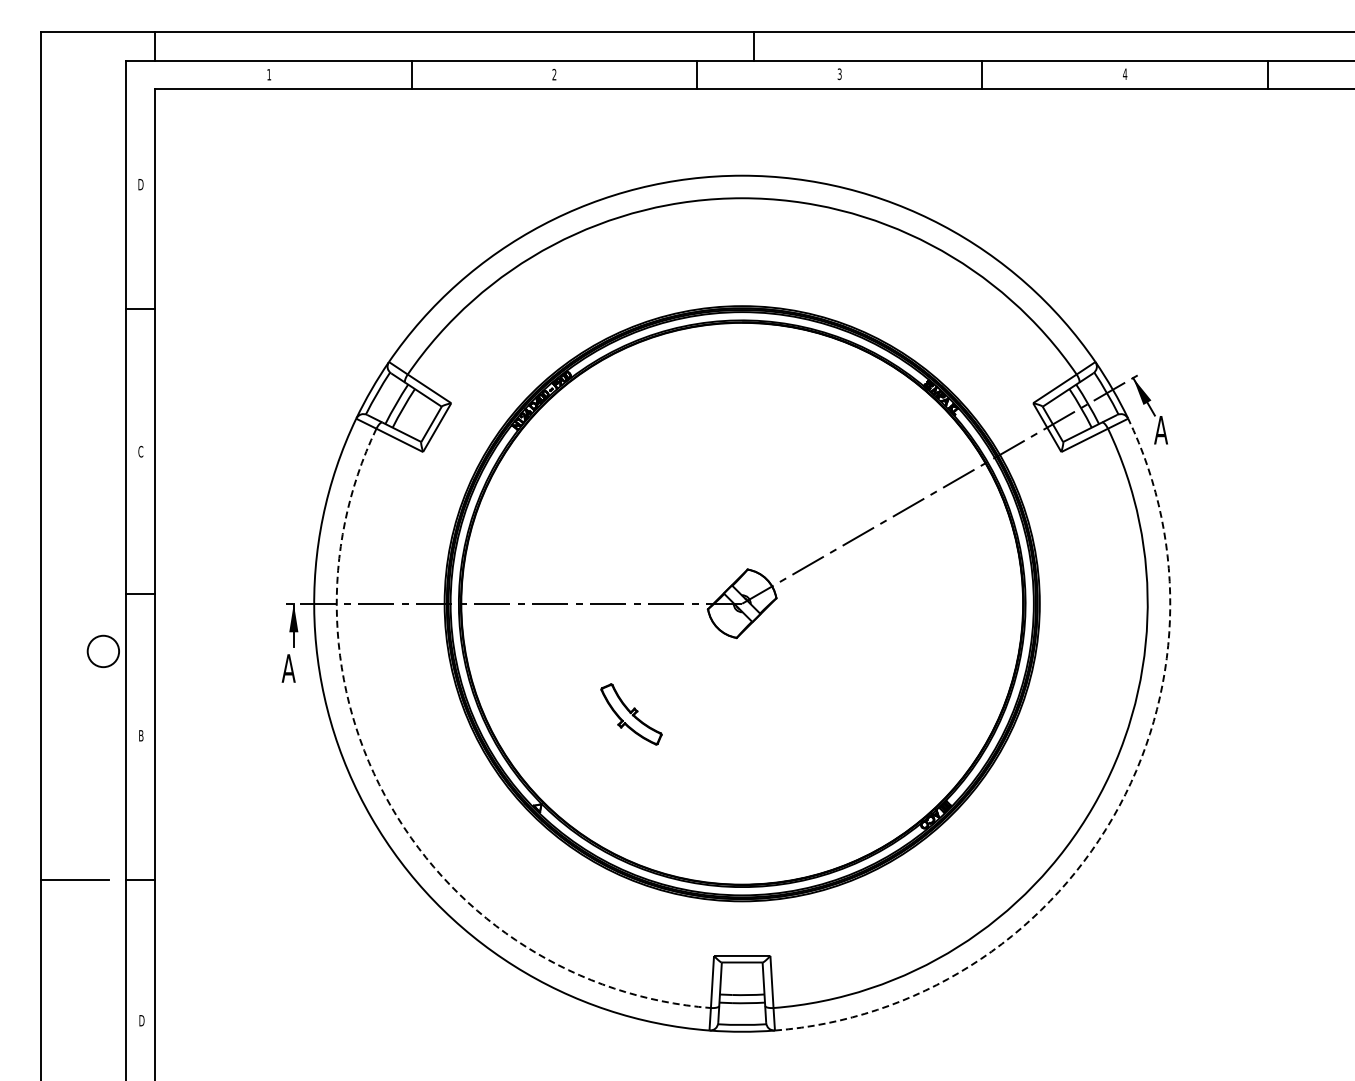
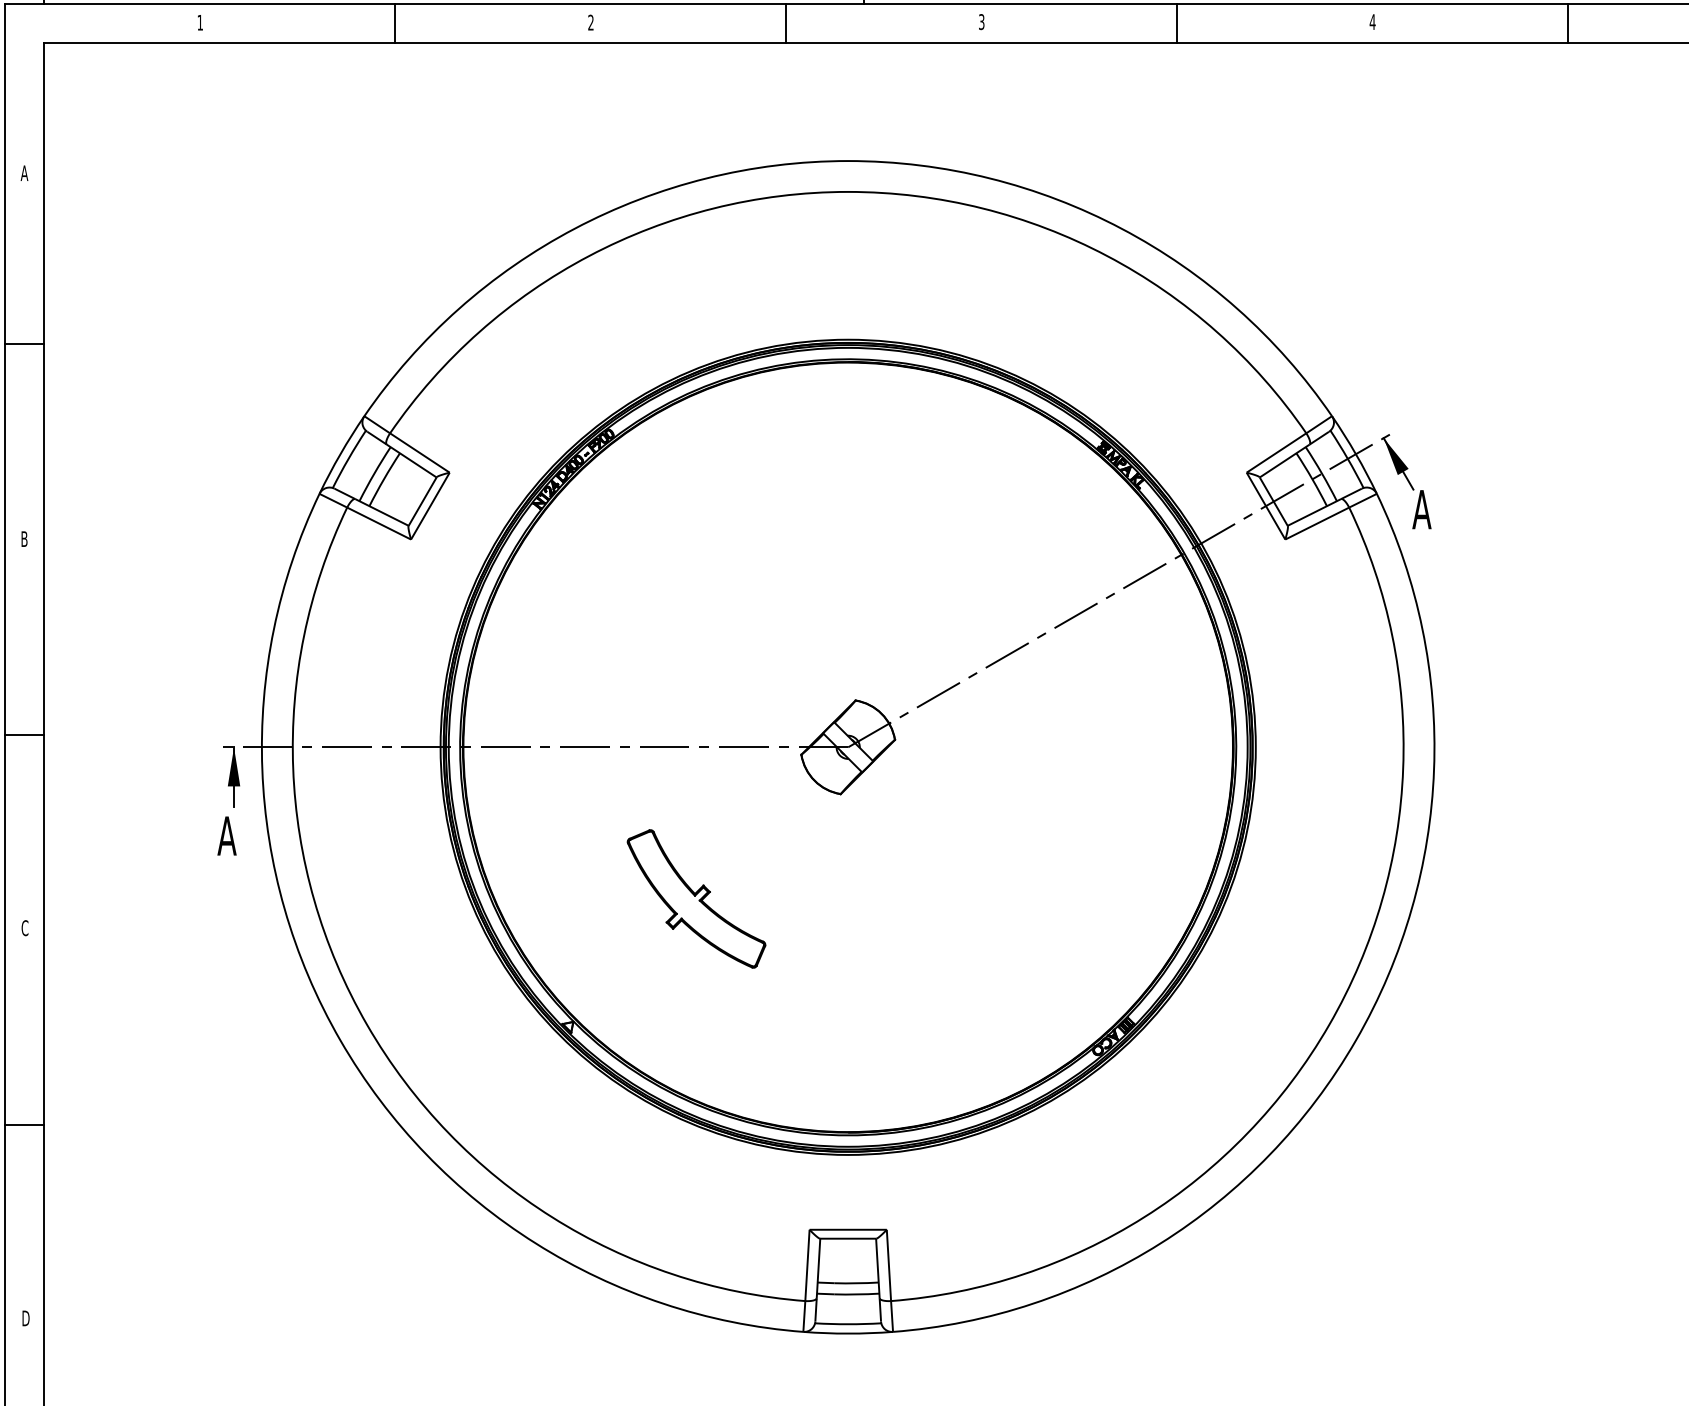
text: (140, 184) -> (24, 173), D -> A
text: (140, 451) -> (24, 538), C -> B
part: (631, 714) -> (696, 899), size x1.67
text: (140, 735) -> (24, 927), B -> C
arc: (391, 806) -> (367, 1025), dashed -> solid
arc: (1112, 817) -> (1355, 1040), dashed -> solid

